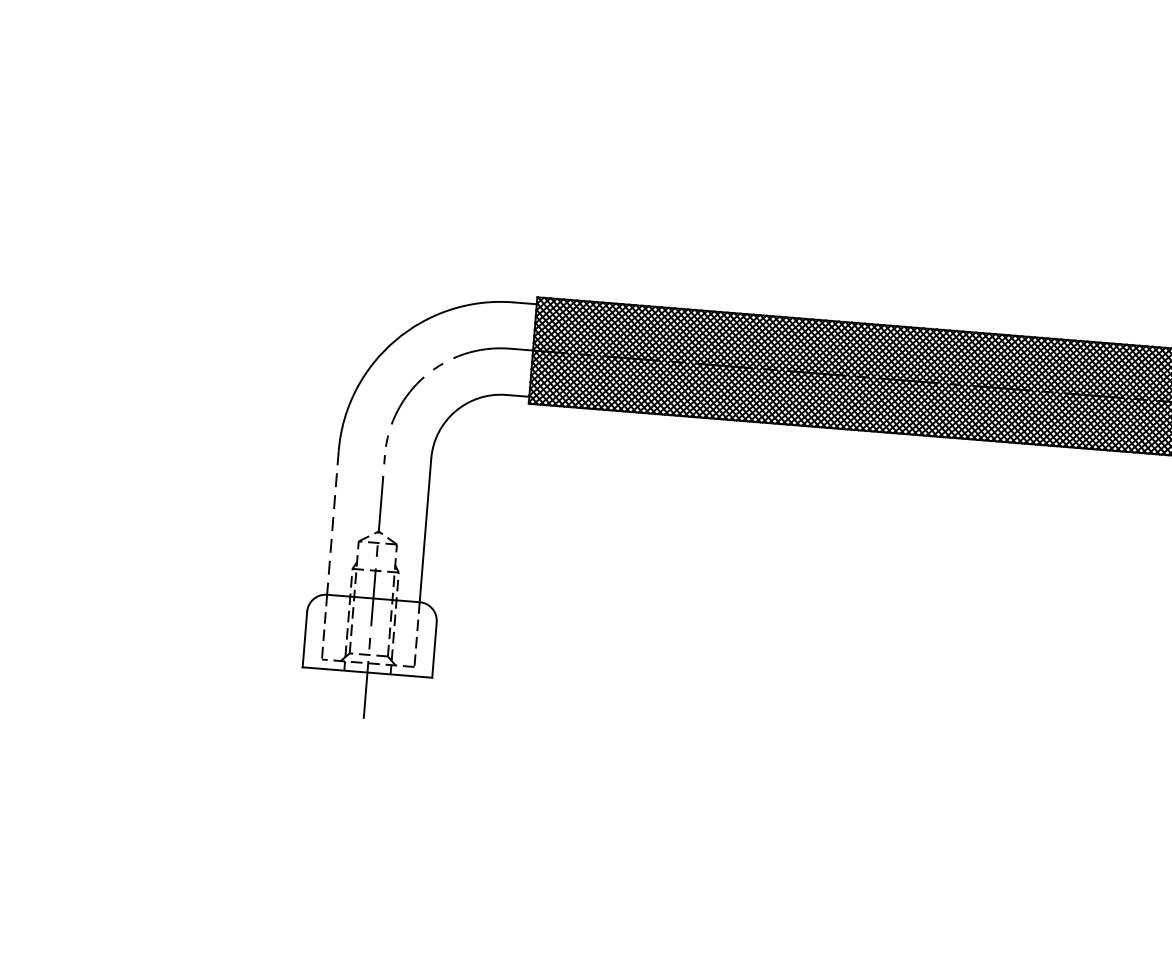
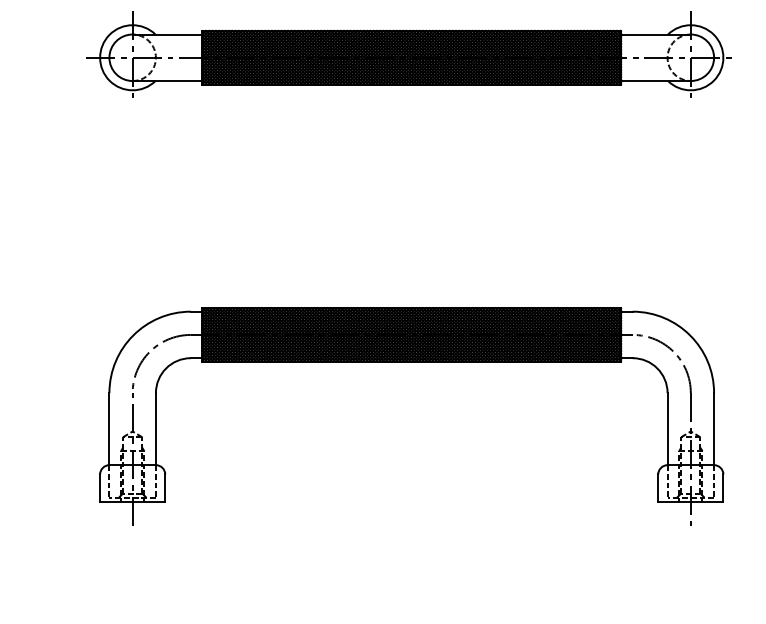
line: (332, 523) -> (109, 429), dashed -> solid

